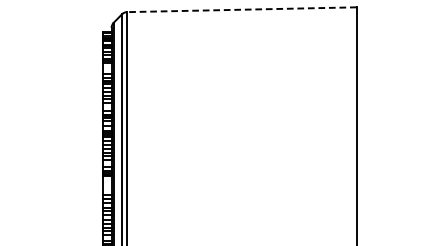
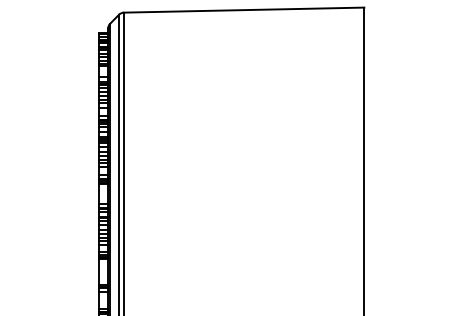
line: (241, 10) -> (243, 10), dashed -> solid

